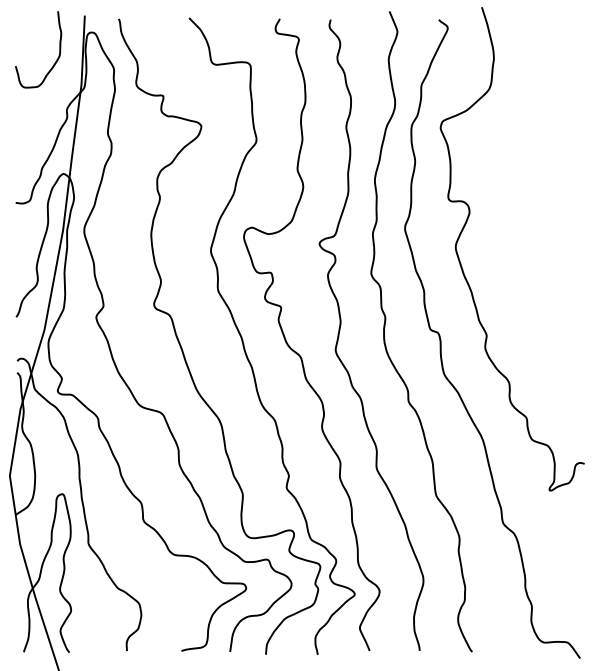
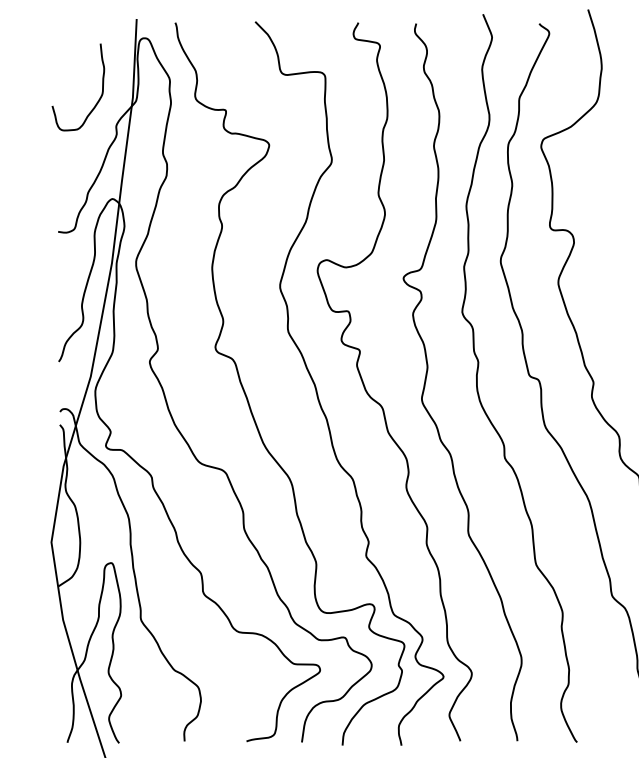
curve: (56, 59) -> (98, 98), moved

